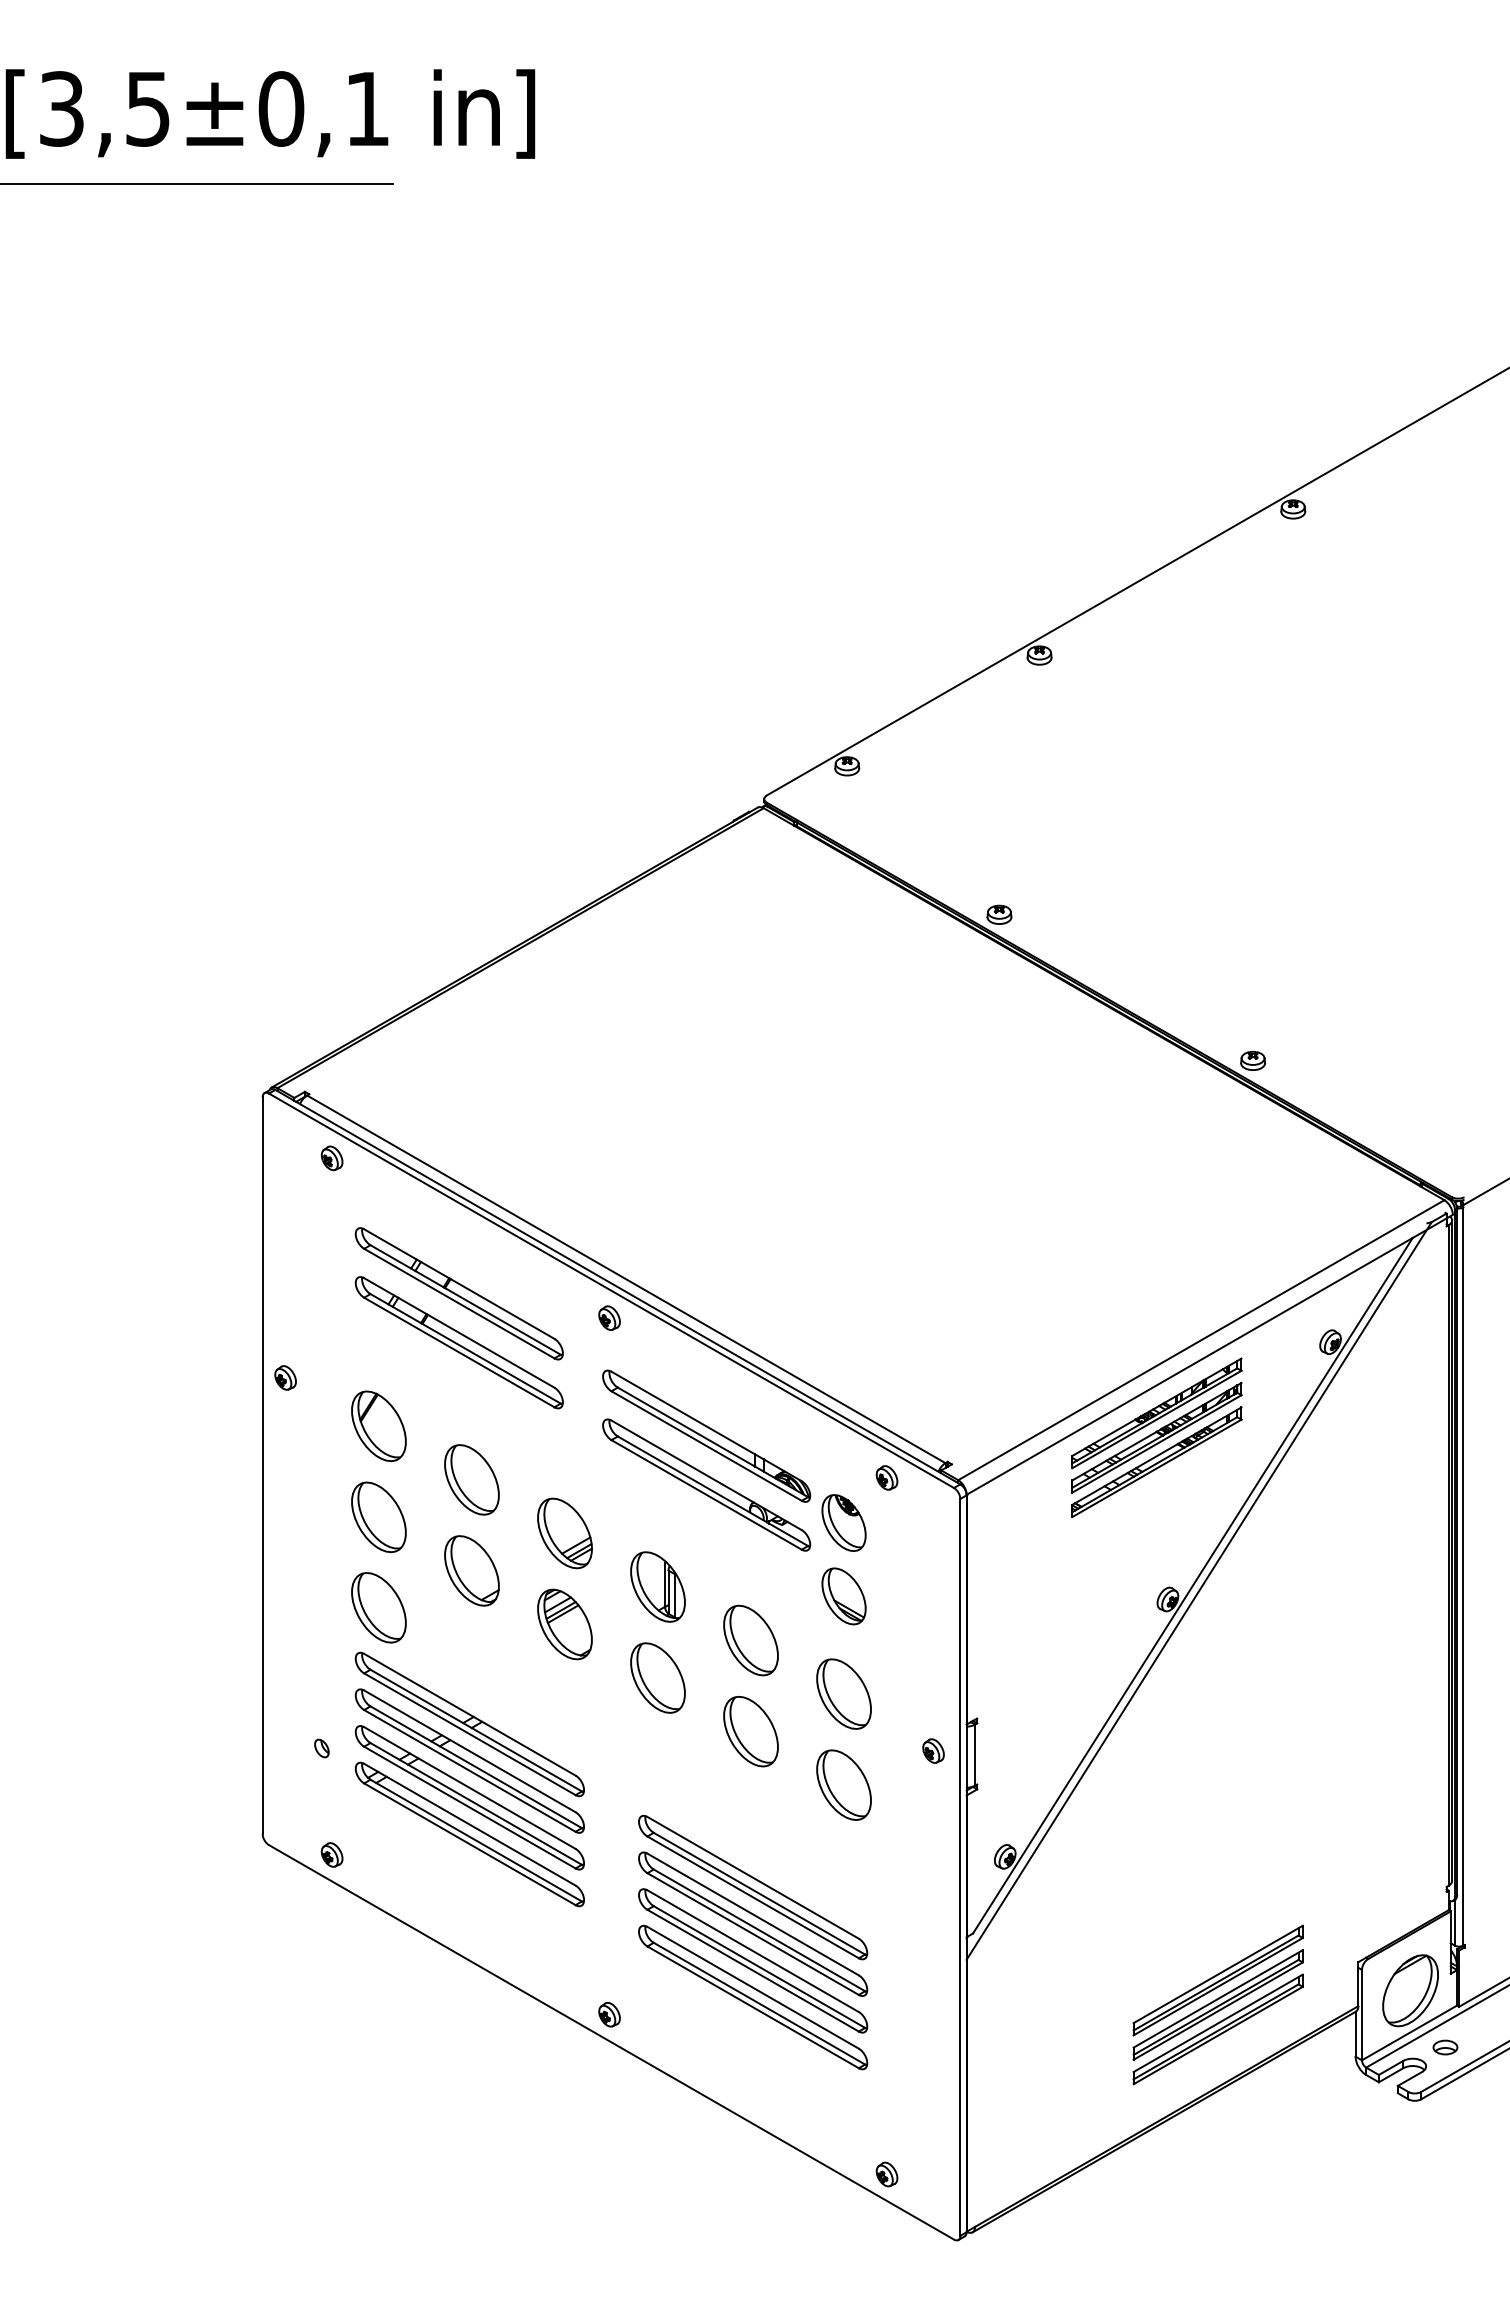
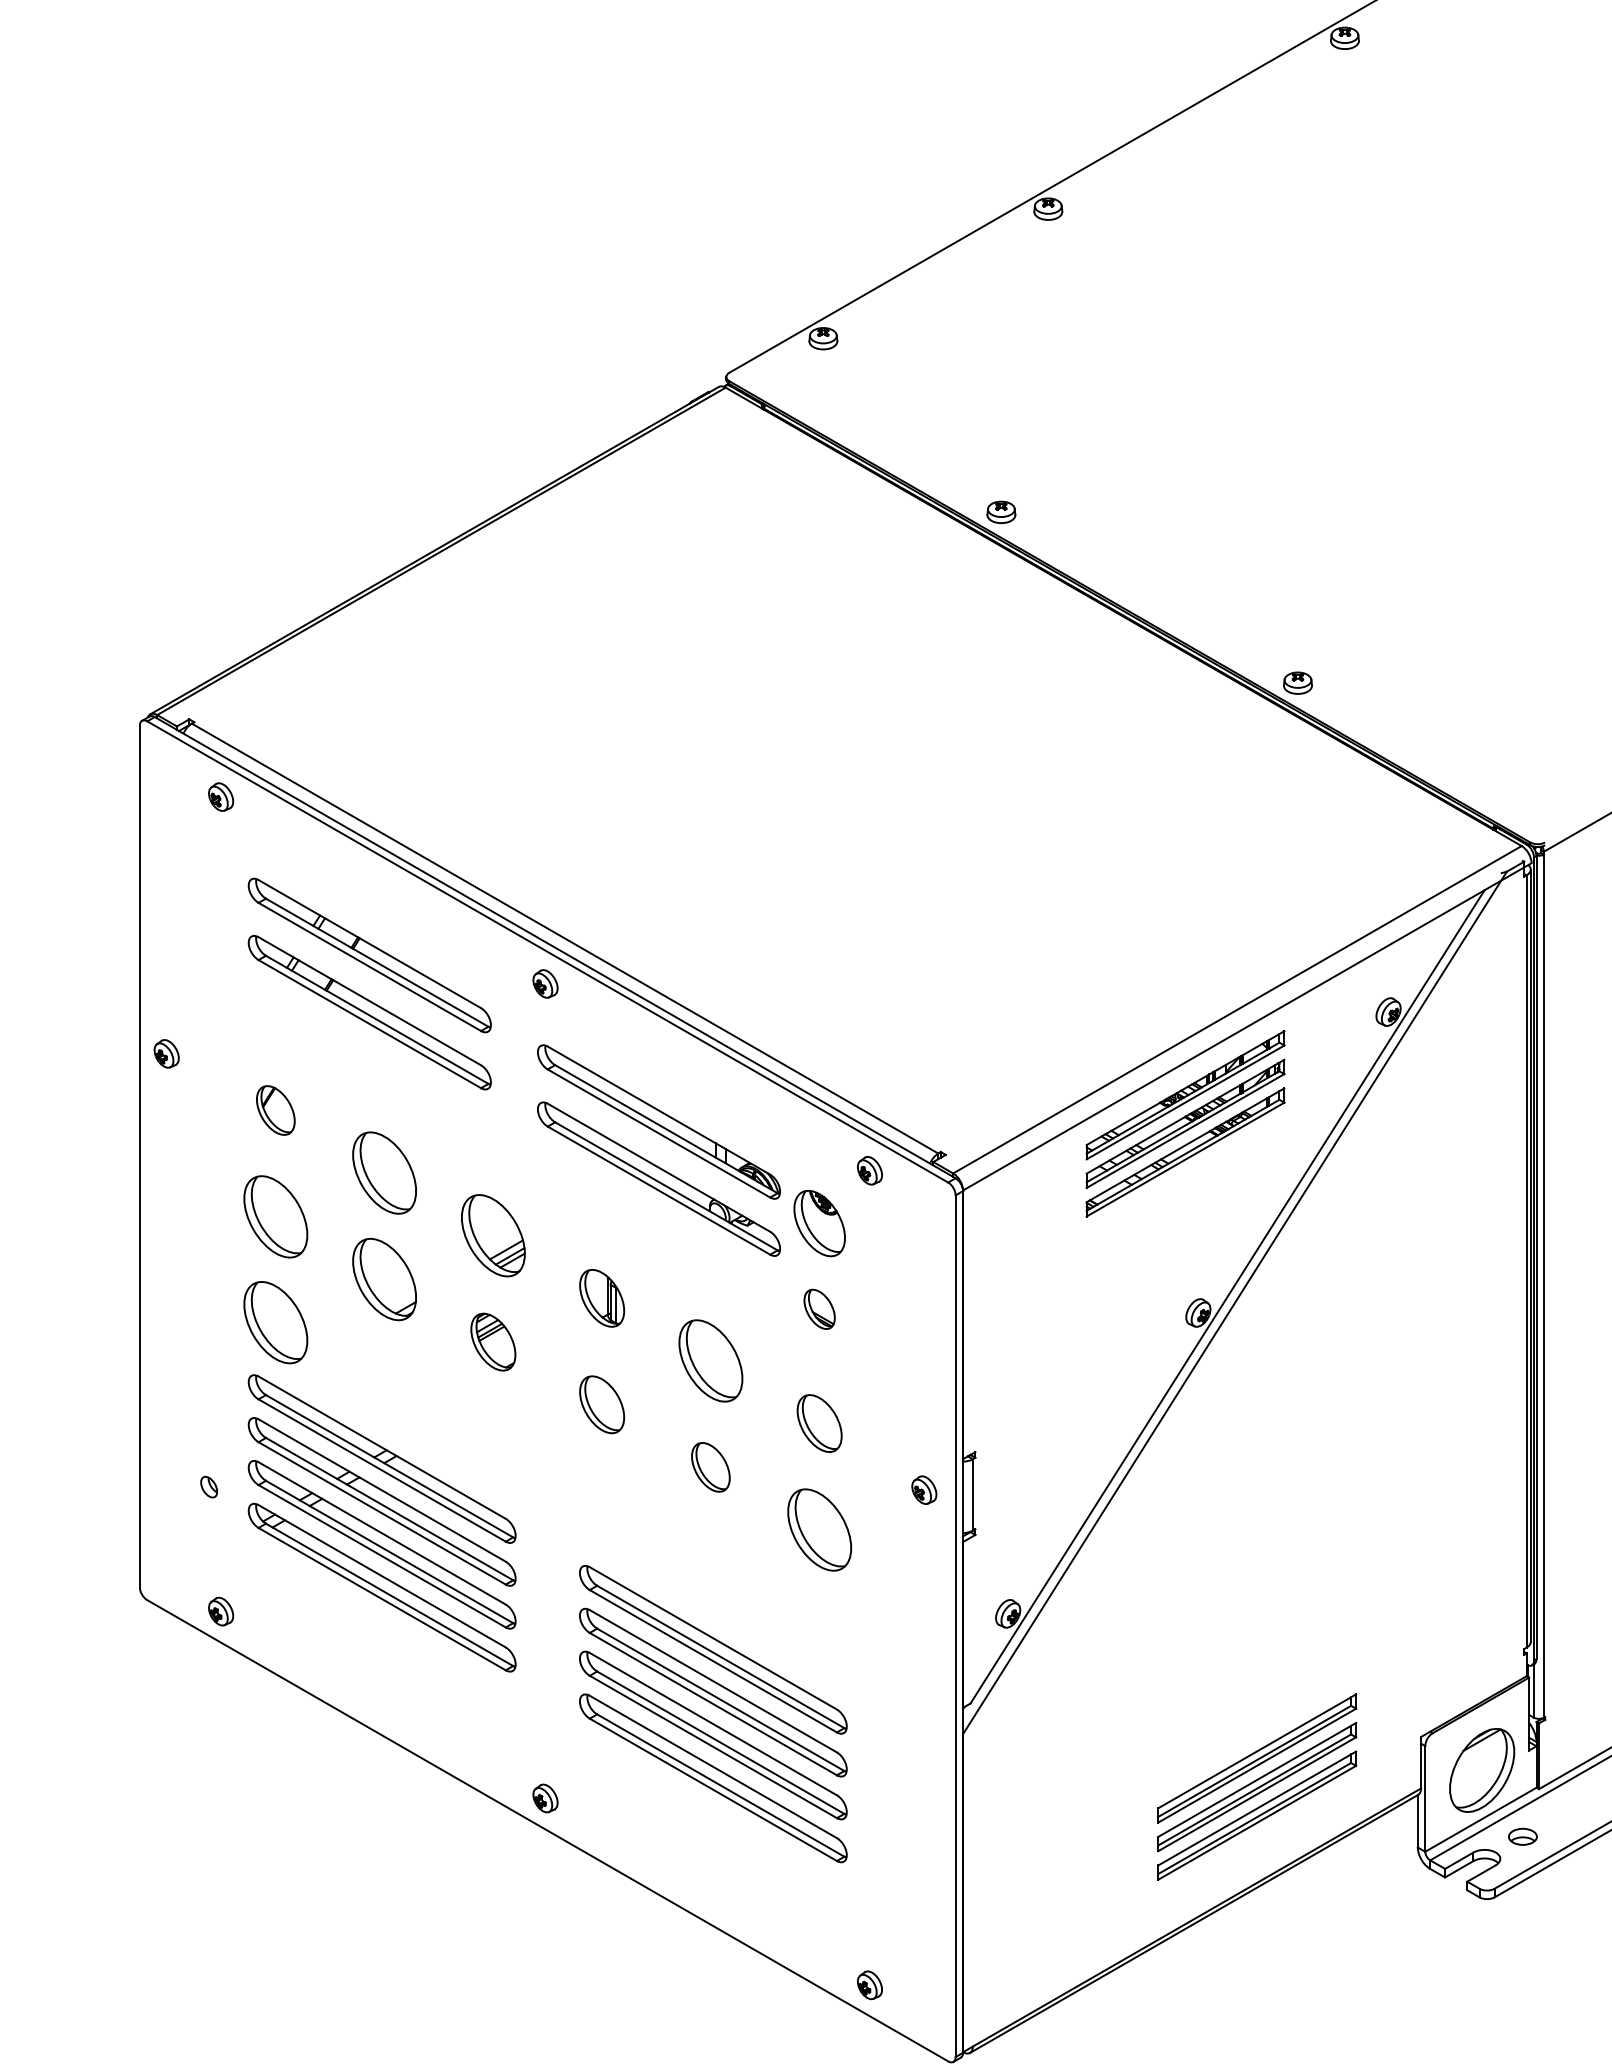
part: (378, 1426) -> (275, 1110), size x0.6
part: (657, 1586) -> (601, 1297), size x0.7
part: (843, 1596) -> (819, 1309), size x0.6
part: (564, 1624) -> (492, 1342), size x0.7
part: (657, 1677) -> (601, 1404), size x0.7
part: (843, 1693) -> (819, 1422), size x0.7
part: (750, 1731) -> (710, 1467), size x0.6

